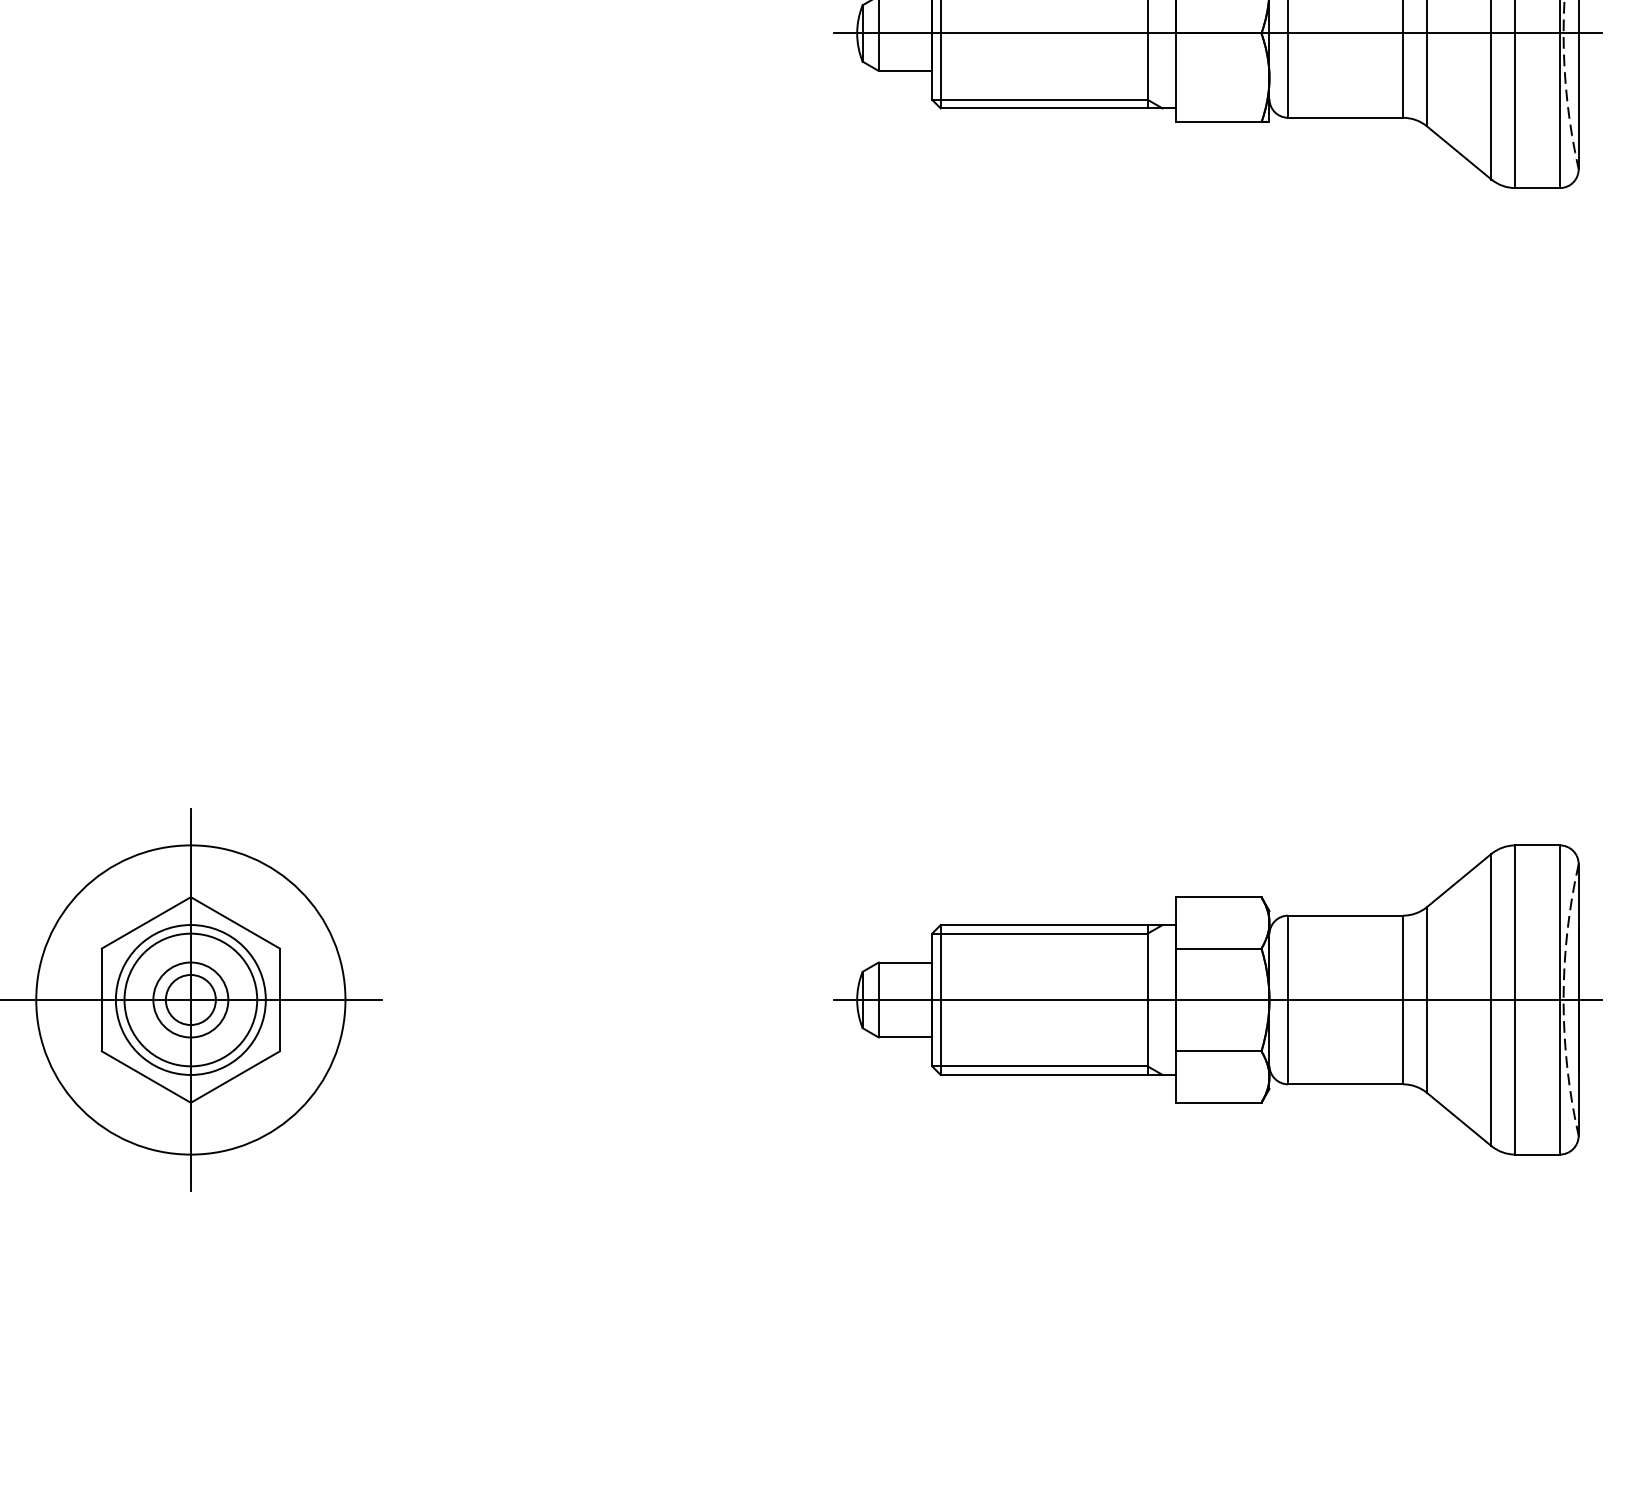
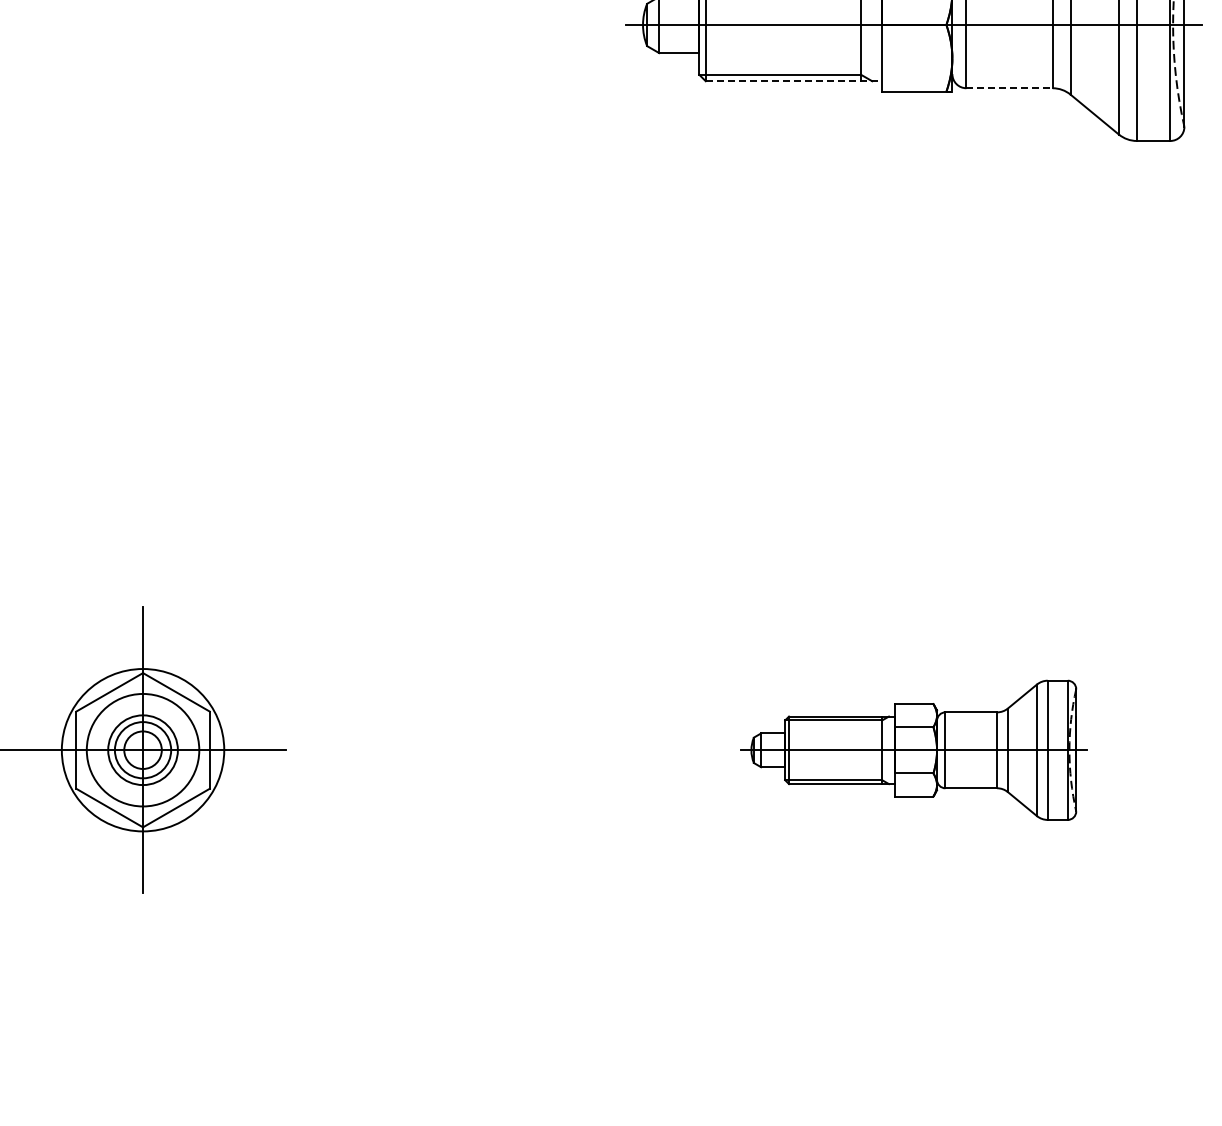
line: (1059, 108) -> (794, 81), solid -> dashed
line: (1346, 118) -> (1010, 88), solid -> dashed
circle: (190, 999) -> (142, 749), size x0.7
circle: (191, 1000) -> (143, 750), size x0.7
part: (1217, 1000) -> (913, 750), size x0.6

